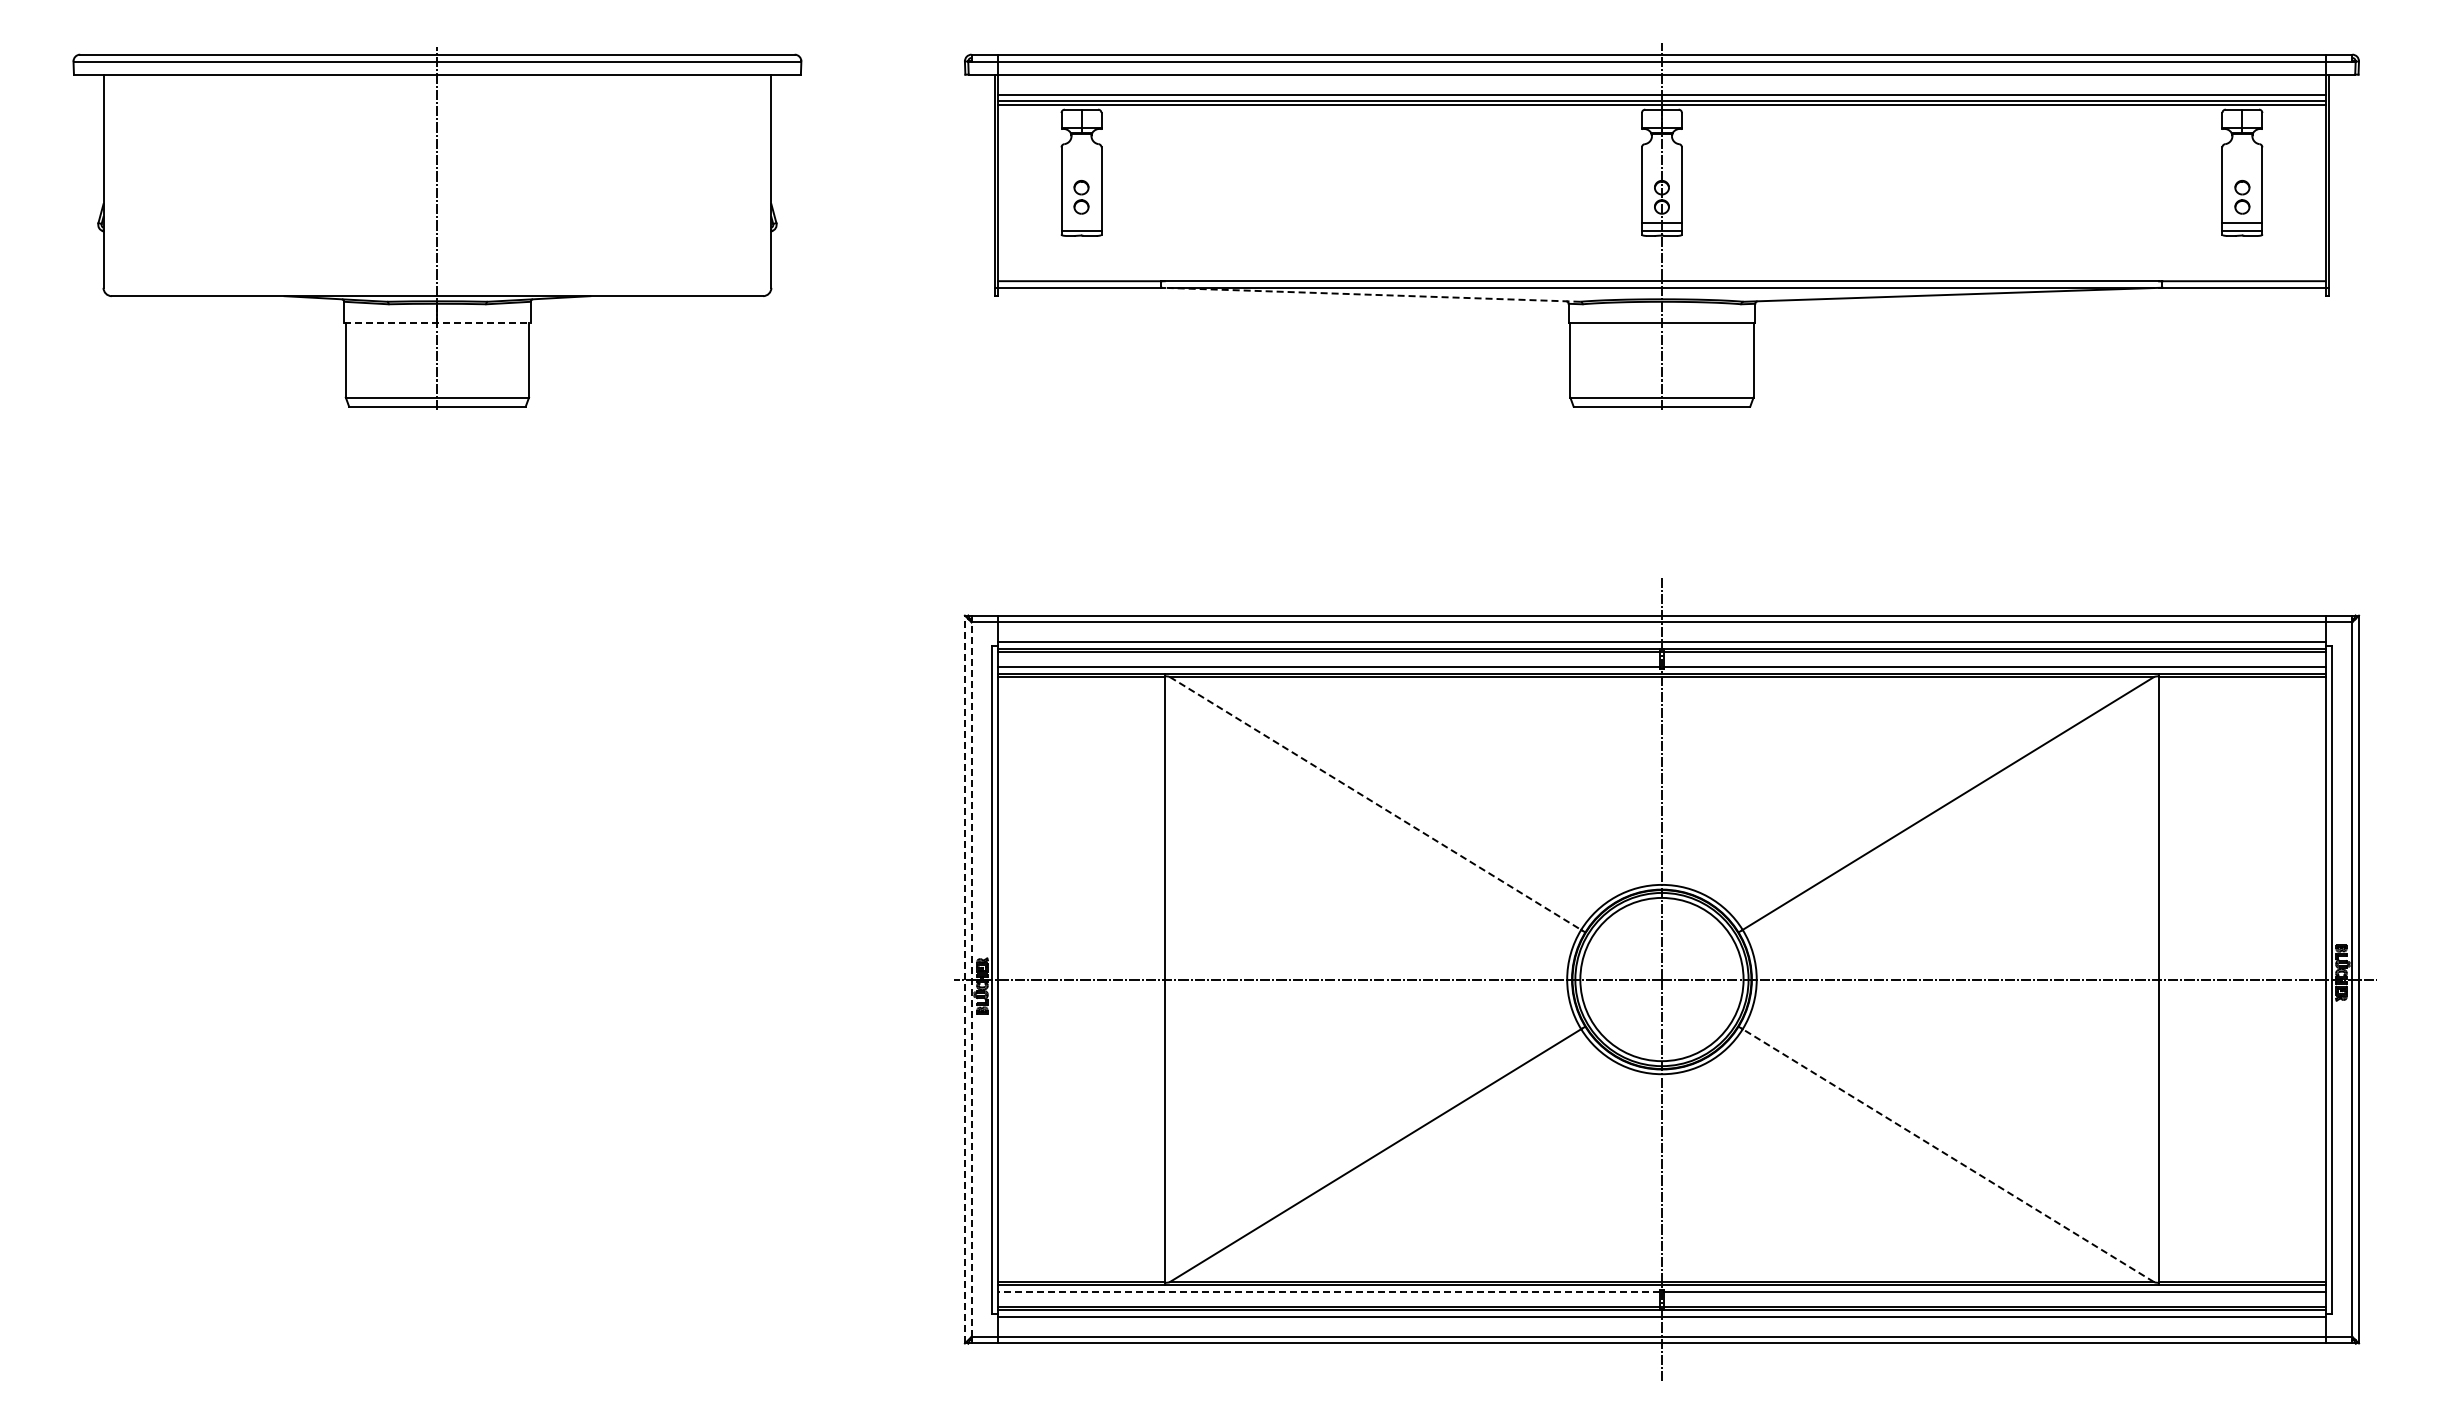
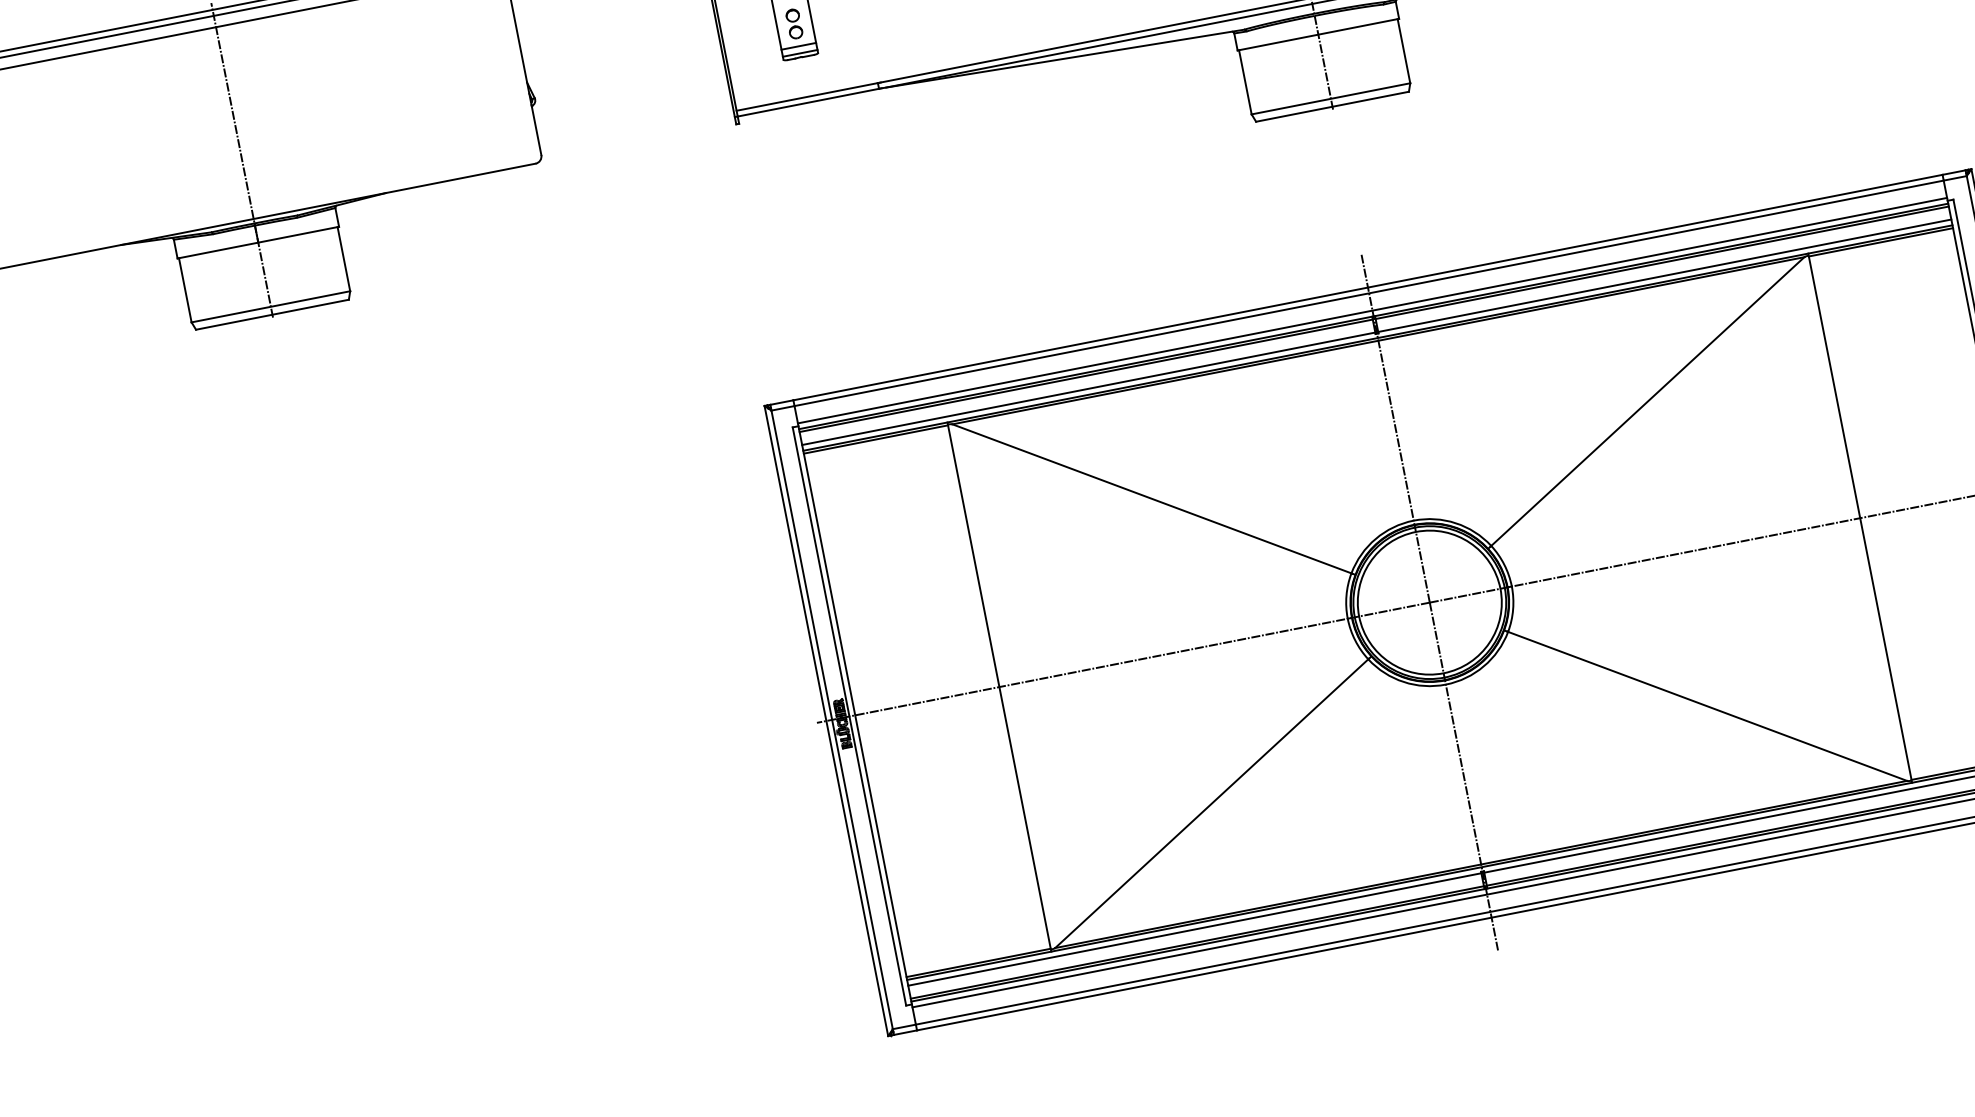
line: (1081, 223) -> (798, 46), added
line: (1370, 294) -> (1061, 59), dashed -> solid
line: (437, 323) -> (258, 242), dashed -> solid
line: (1375, 803) -> (1151, 498), dashed -> solid
line: (964, 979) -> (826, 721), dashed -> solid
line: (971, 979) -> (832, 719), dashed -> solid
line: (1947, 1155) -> (1706, 706), dashed -> solid
line: (1328, 1291) -> (1194, 929), dashed -> solid

